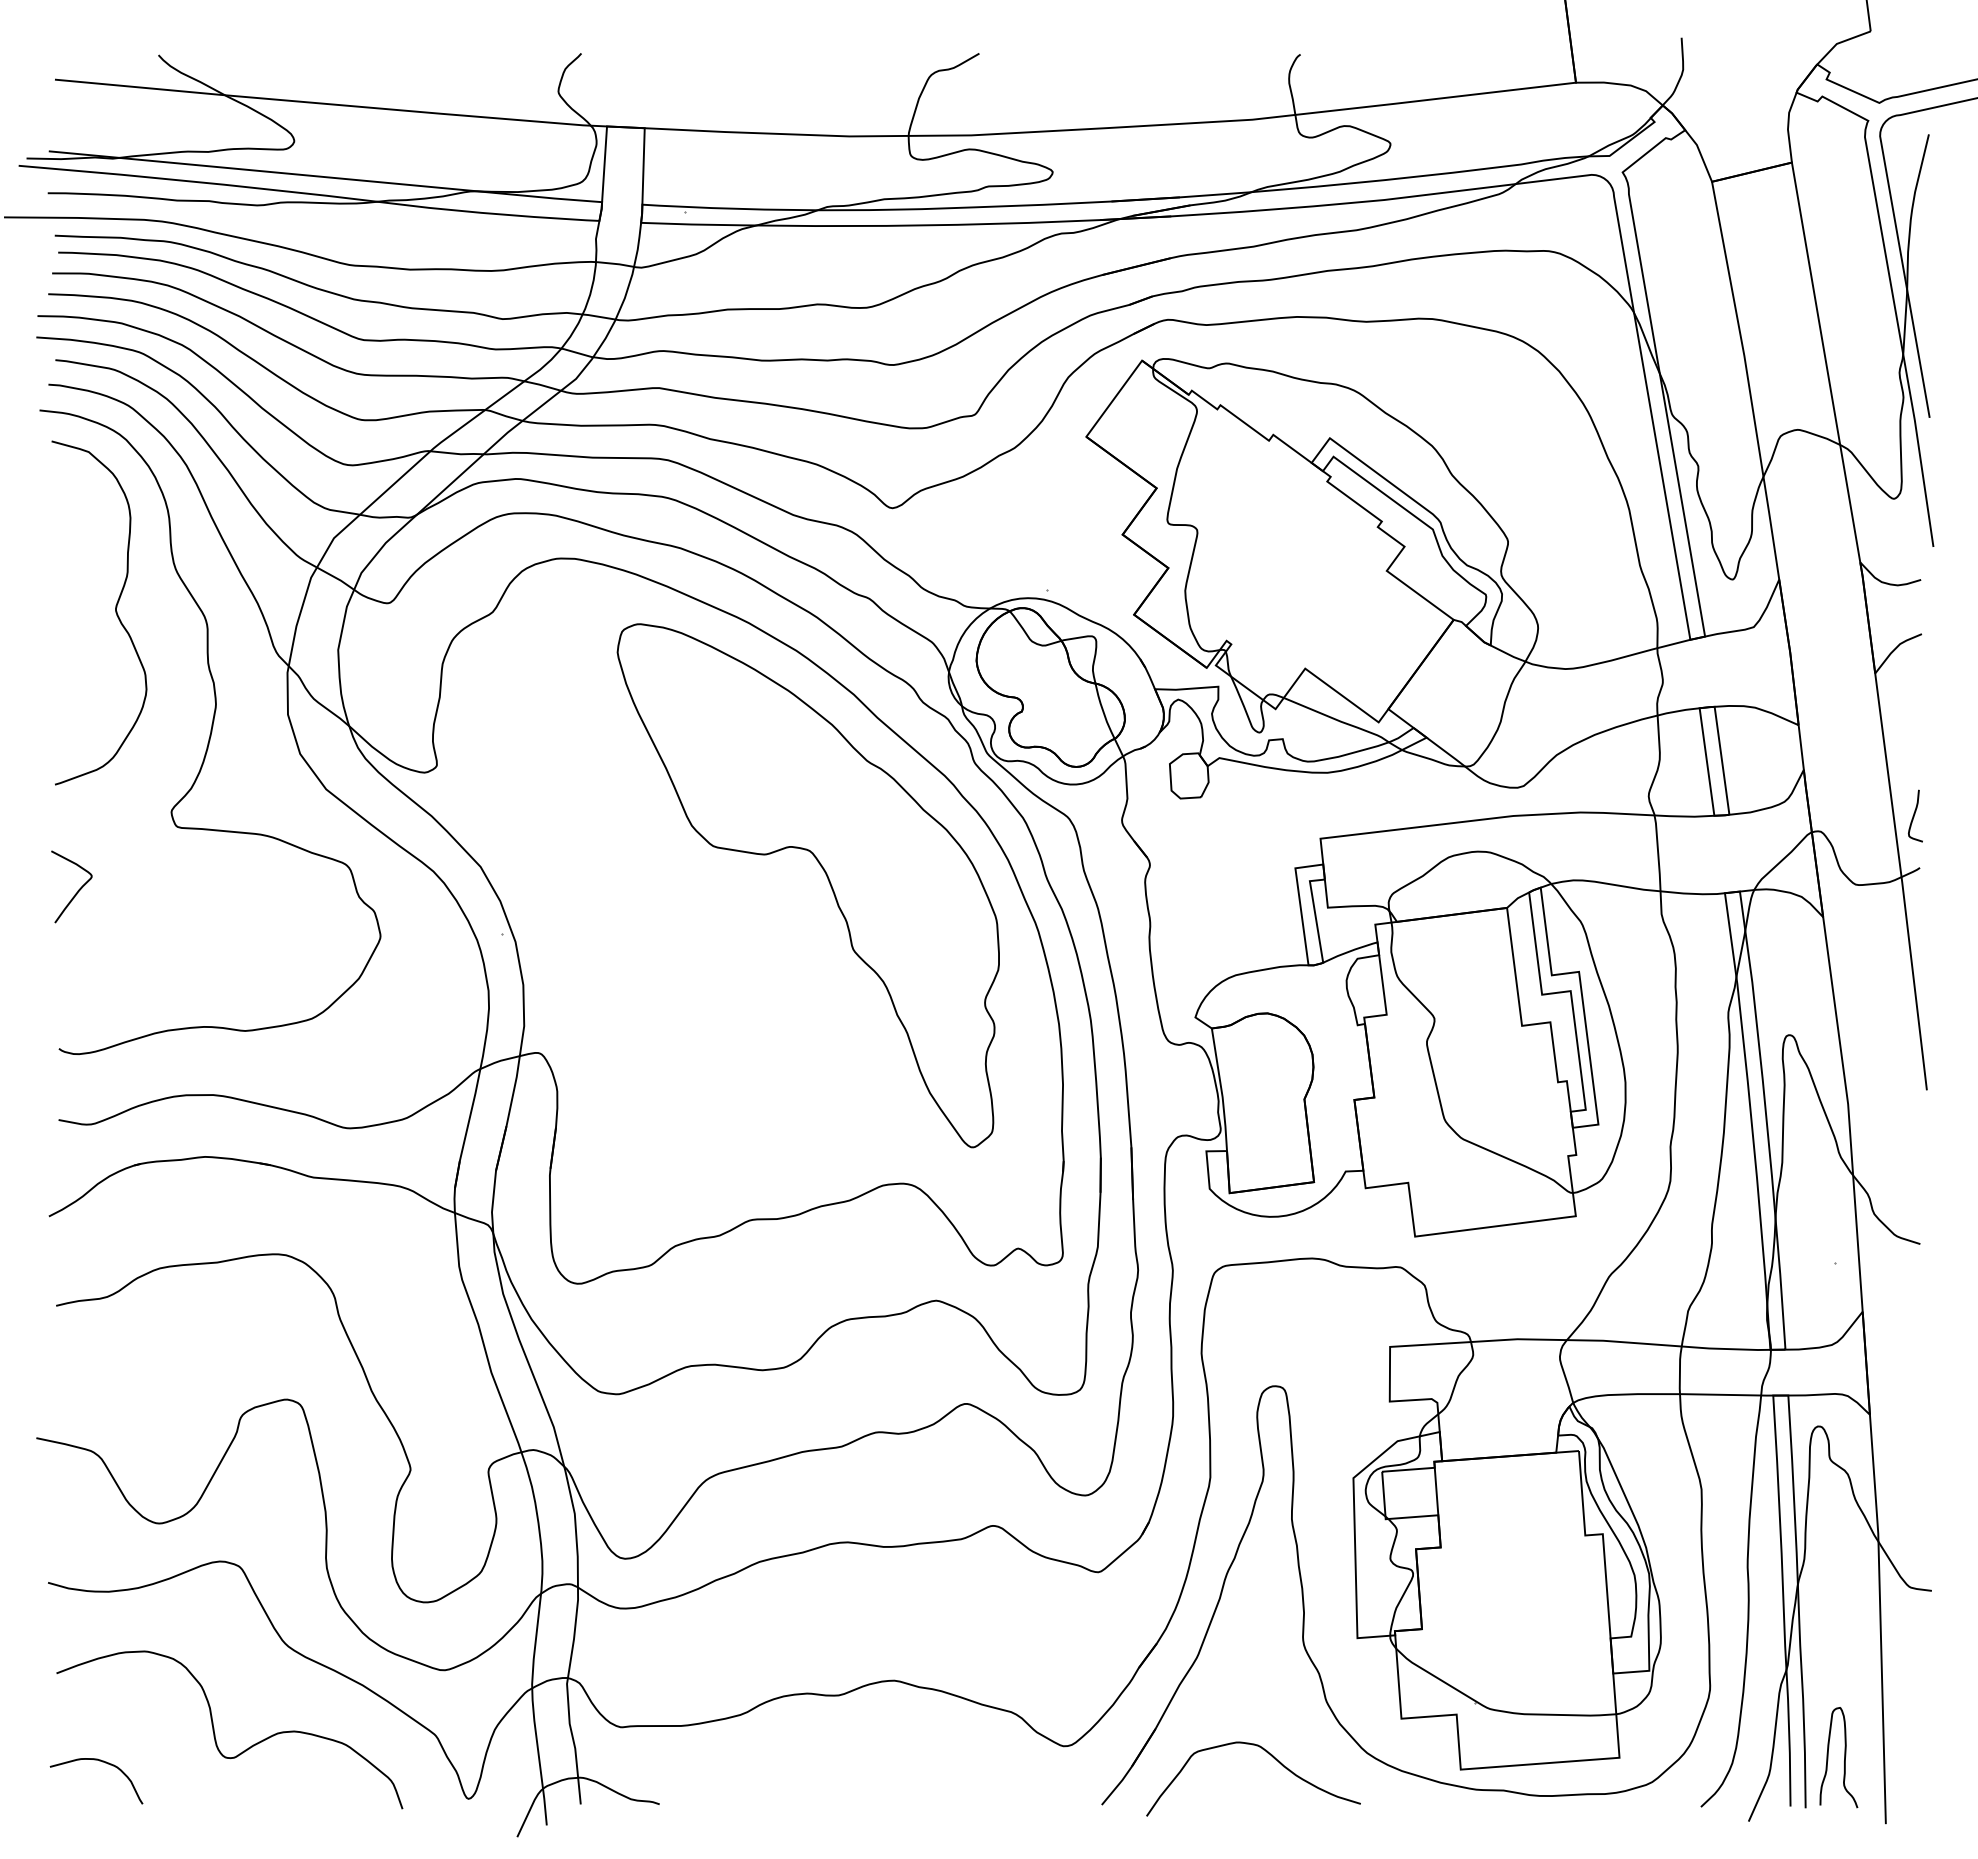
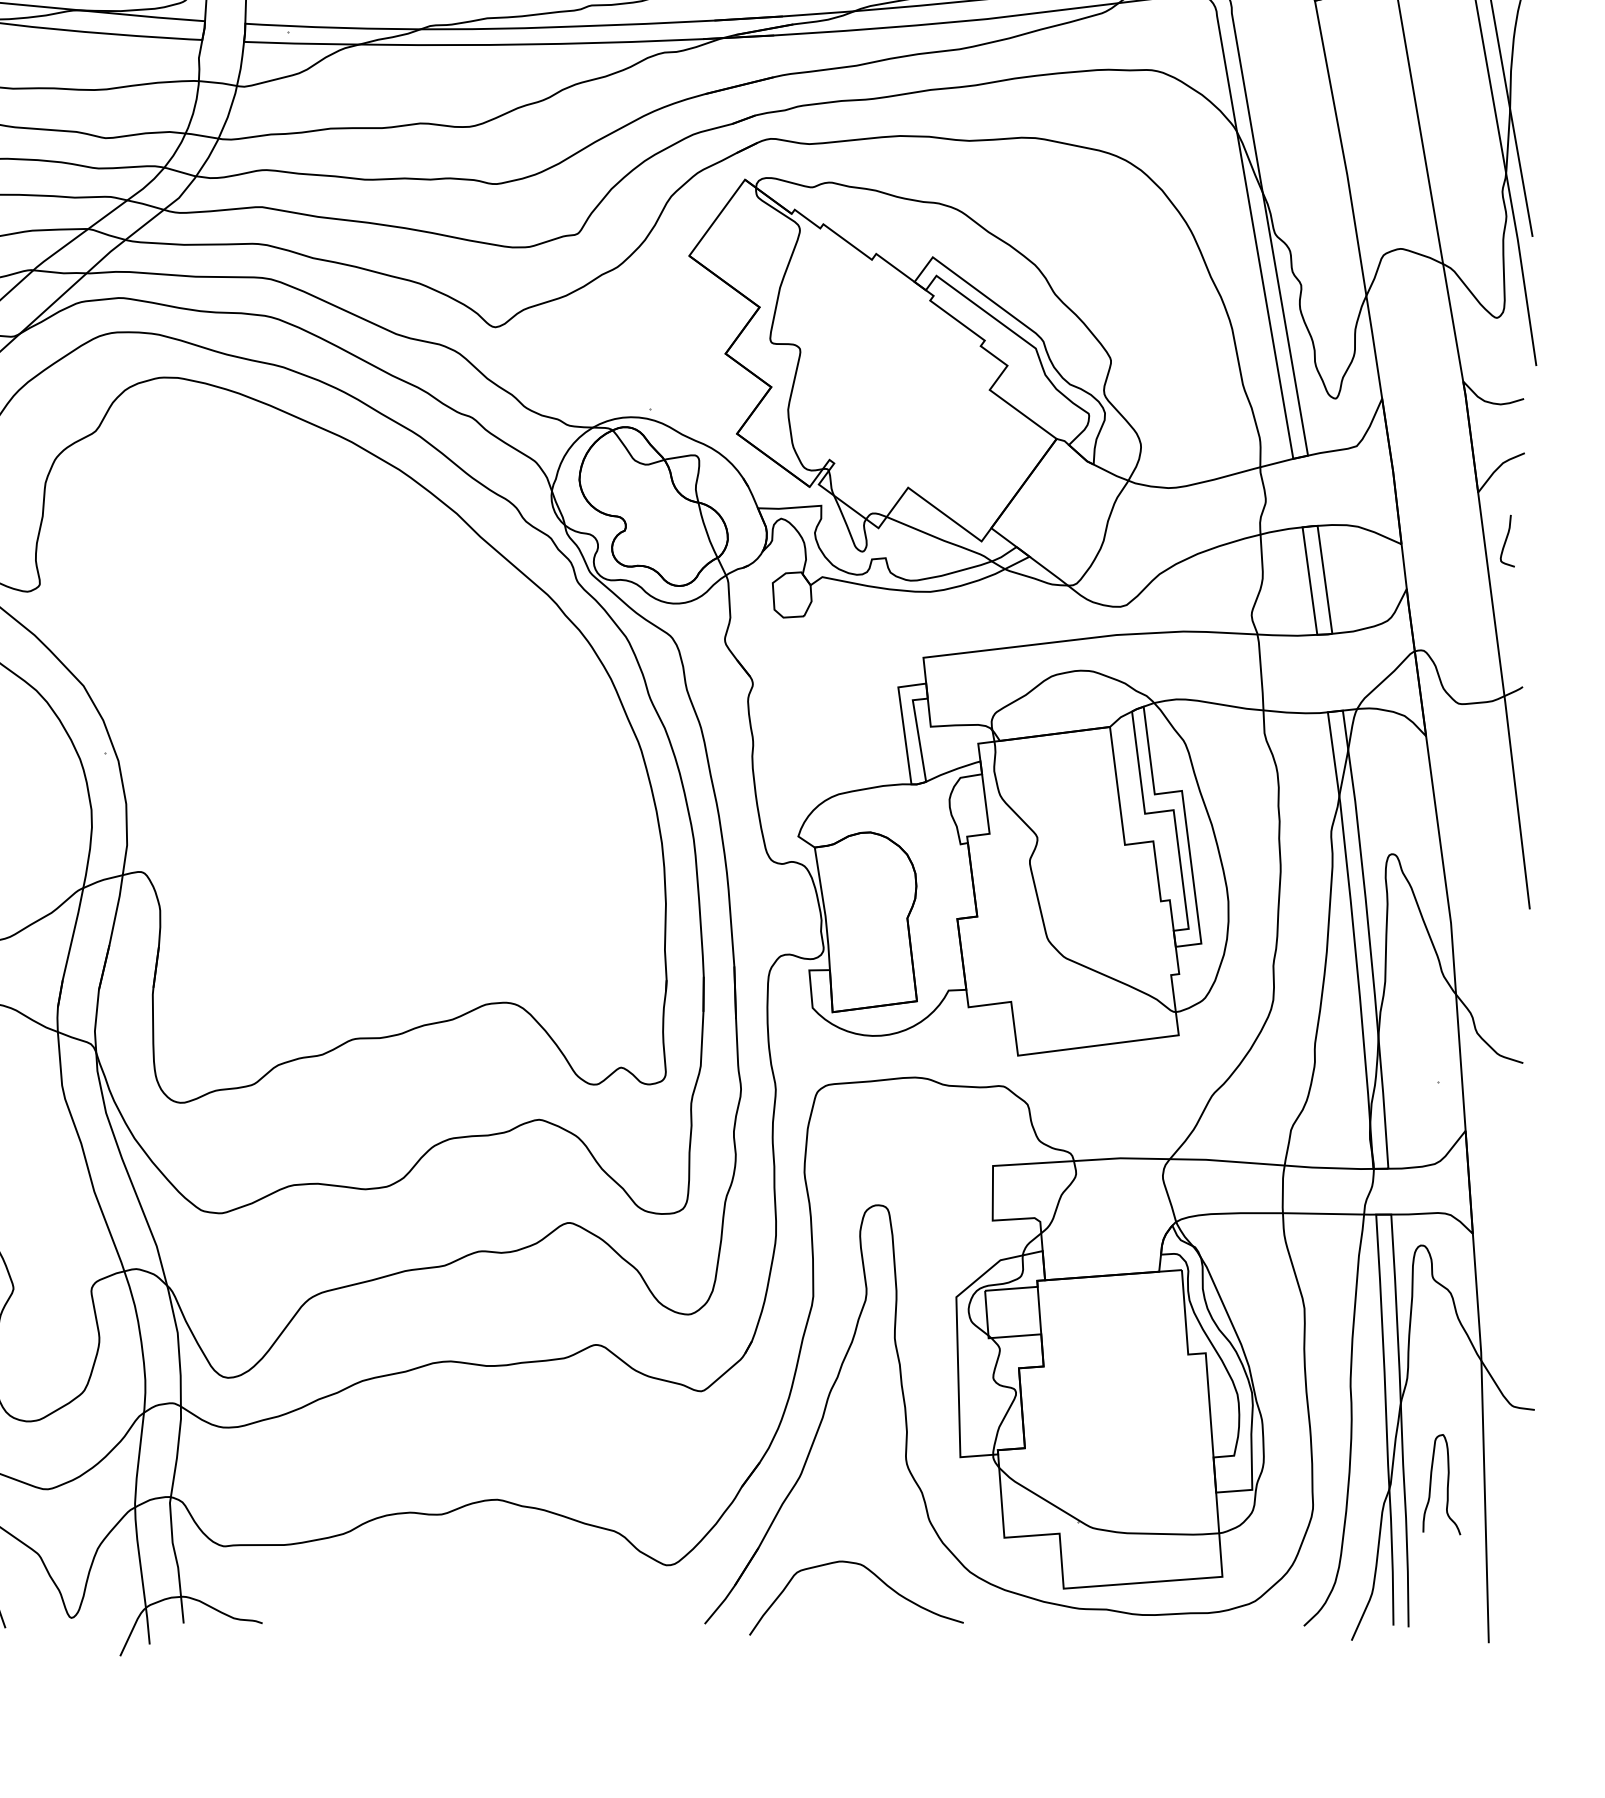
curve: (1915, 814) -> (1507, 539), moved
part: (827, 879) -> (430, 698), removed
curve: (1844, 1757) -> (1447, 1484), moved

